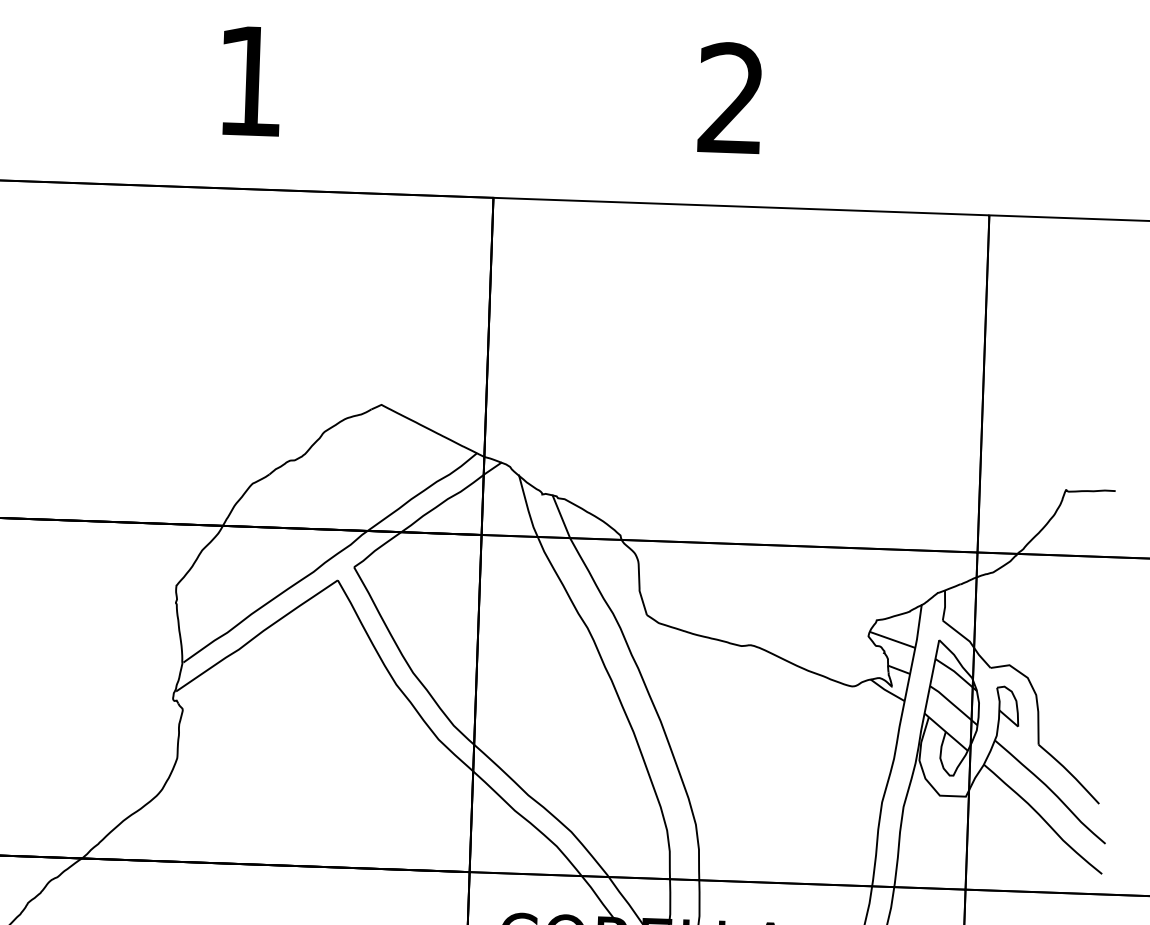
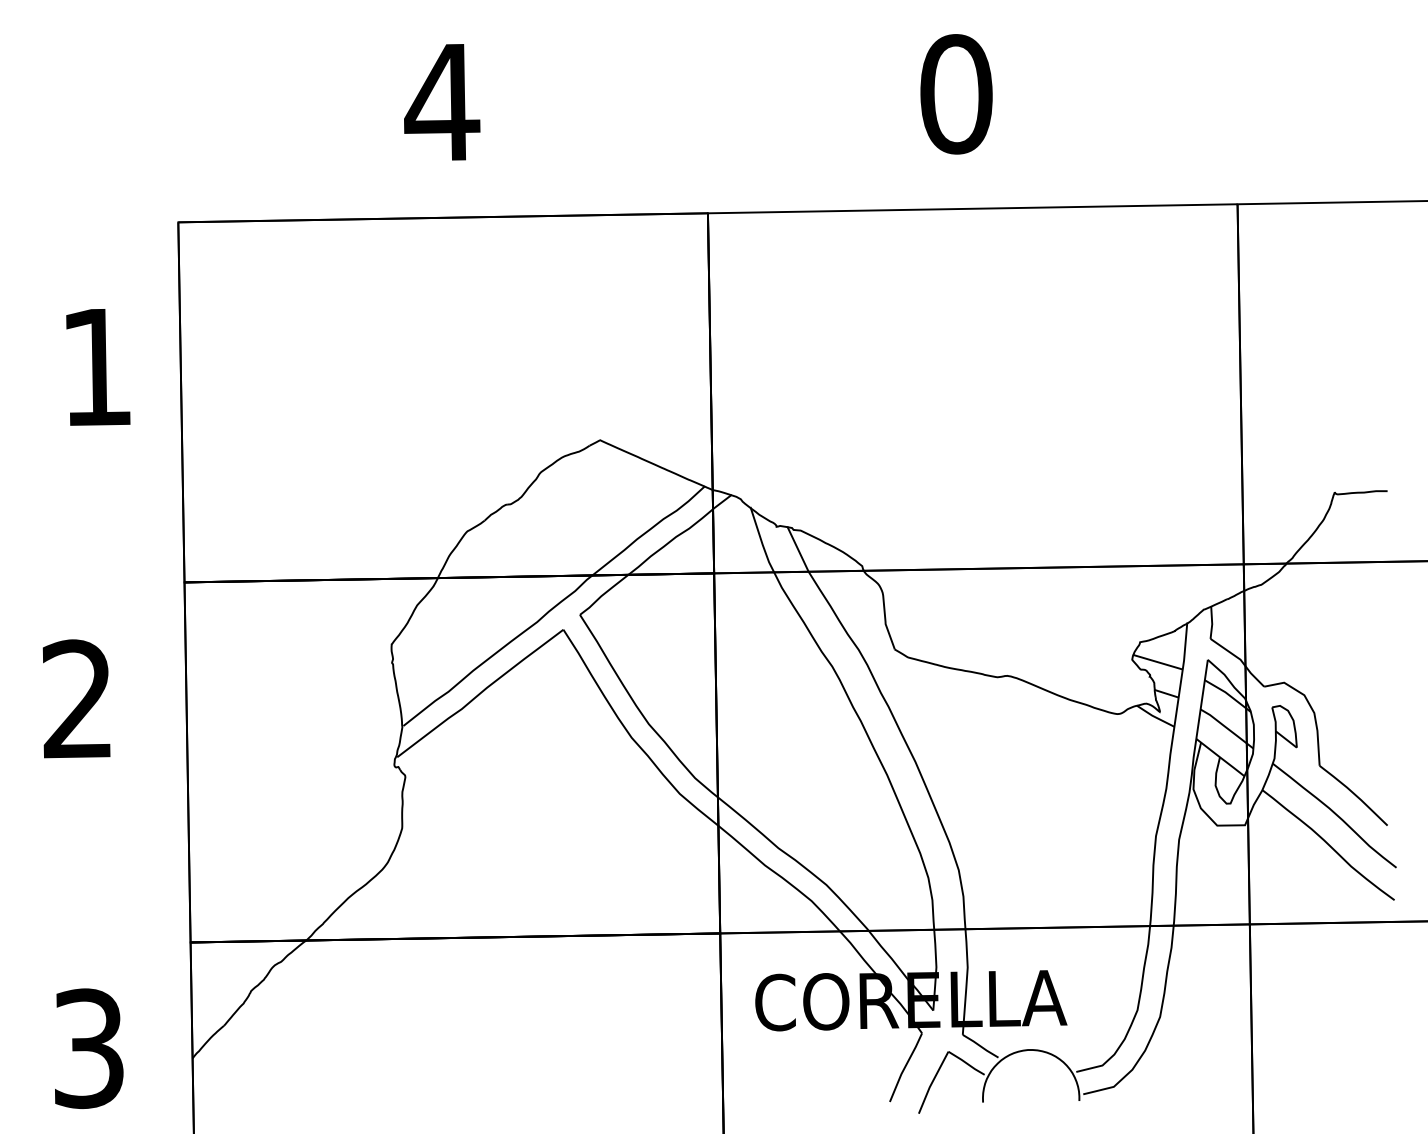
text: (250, 81) -> (442, 102), 1 -> 4
text: (731, 98) -> (956, 94), 2 -> 0

